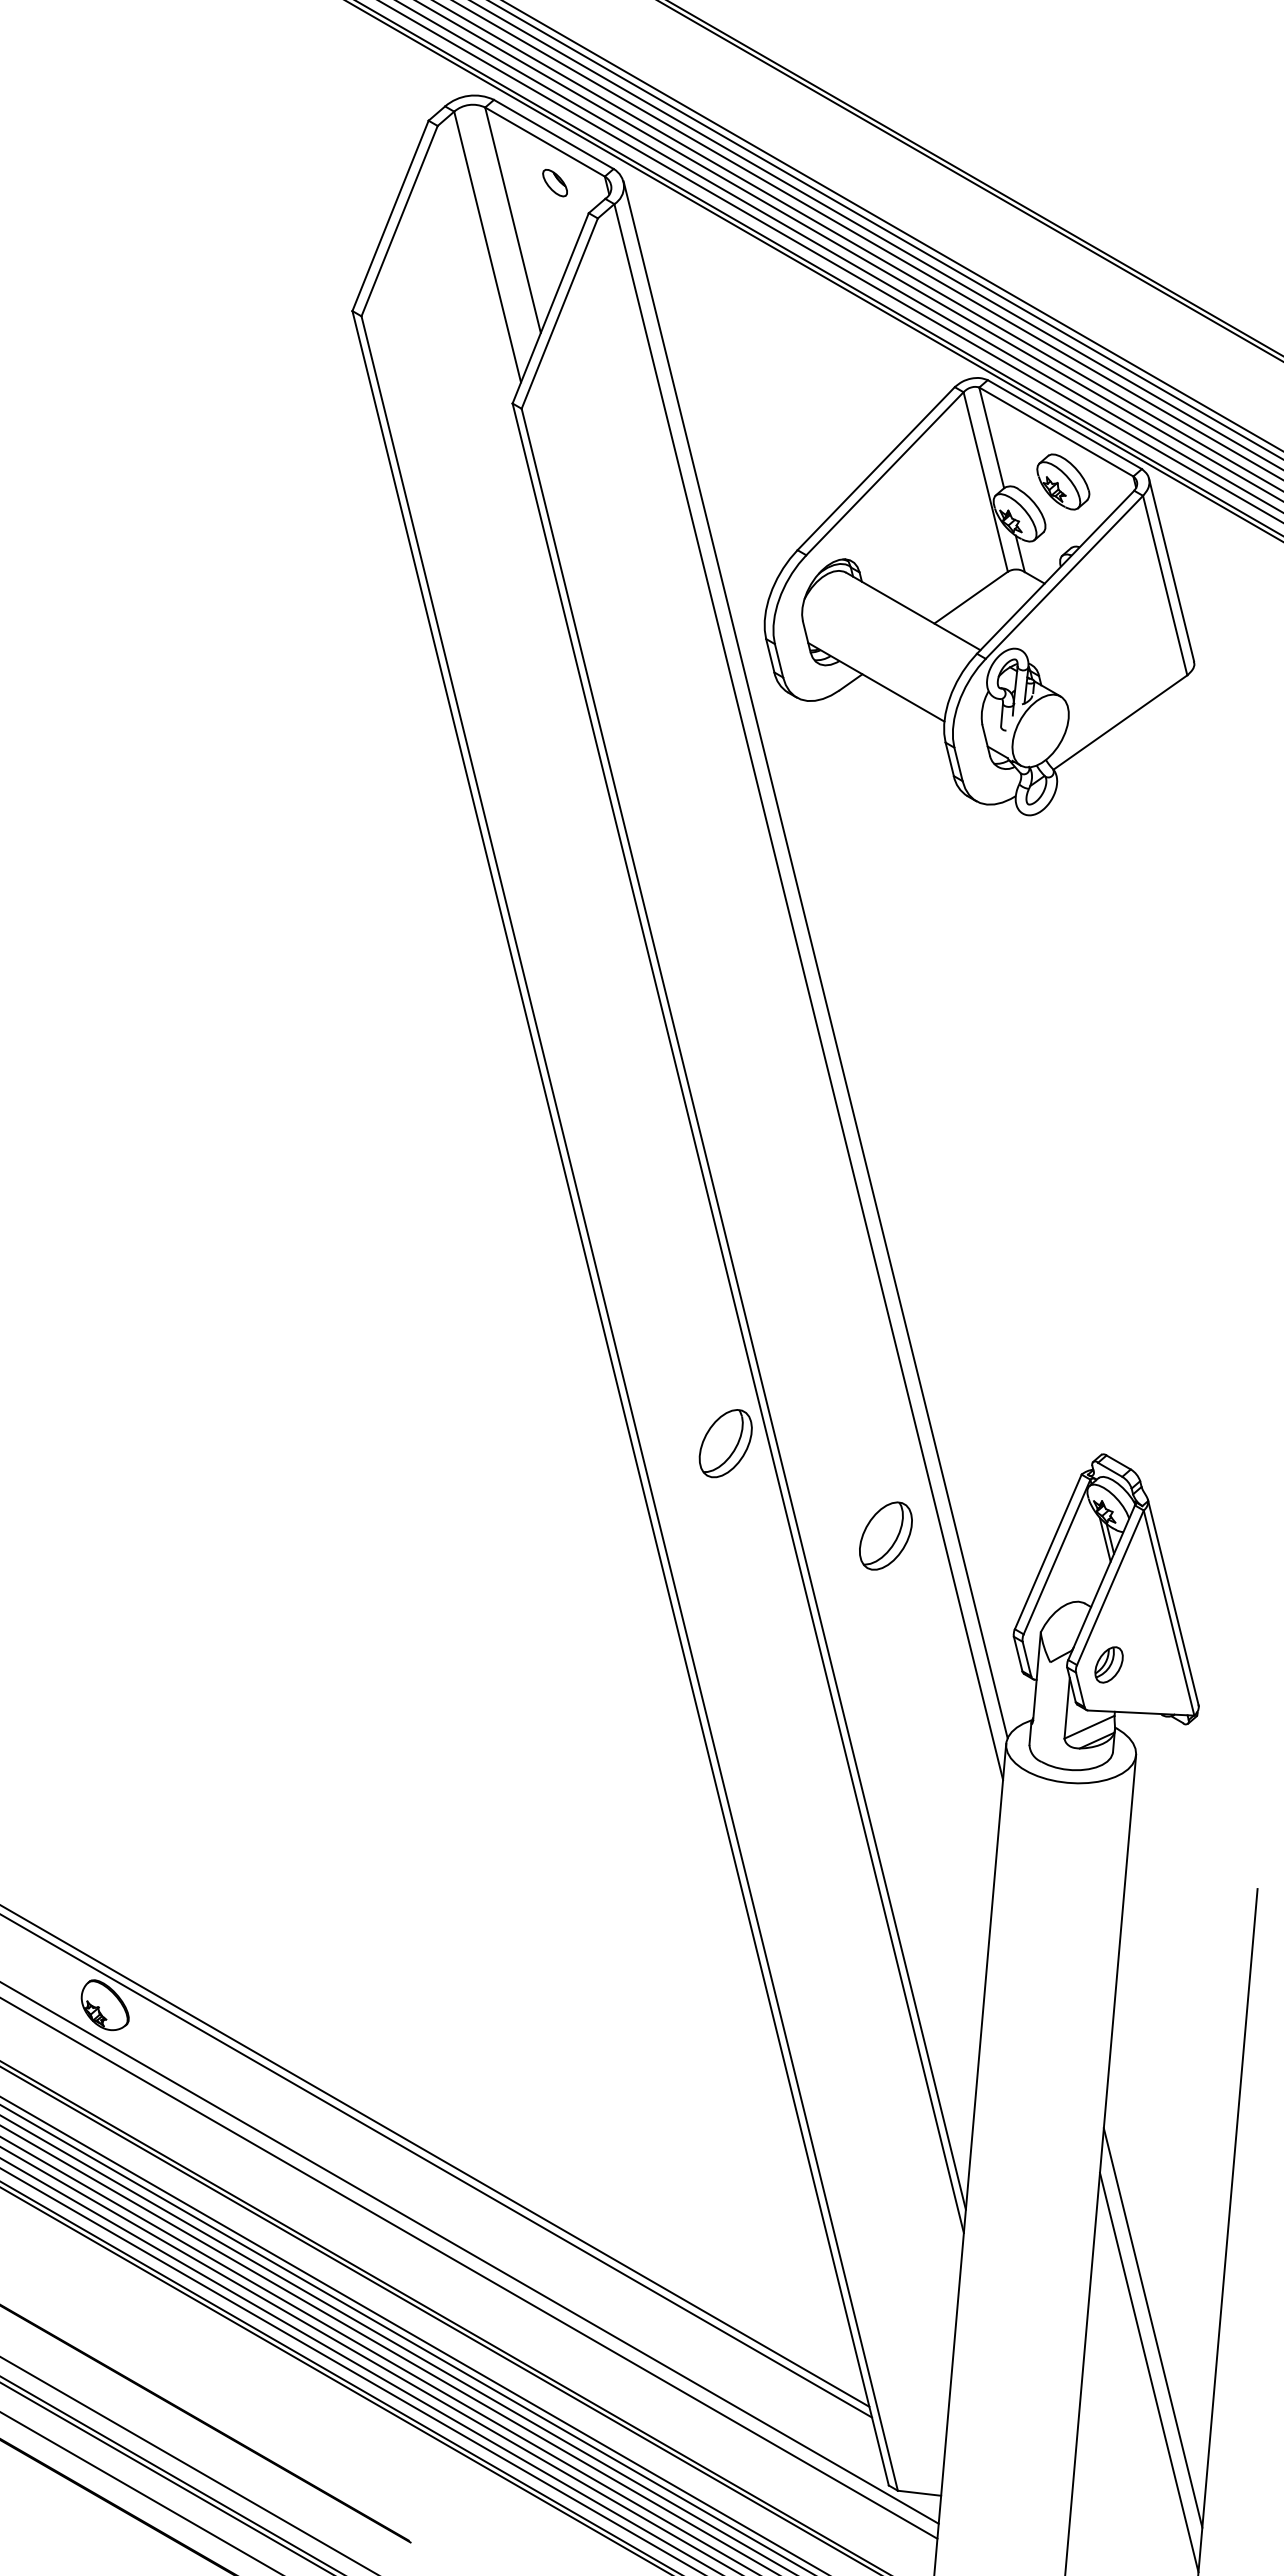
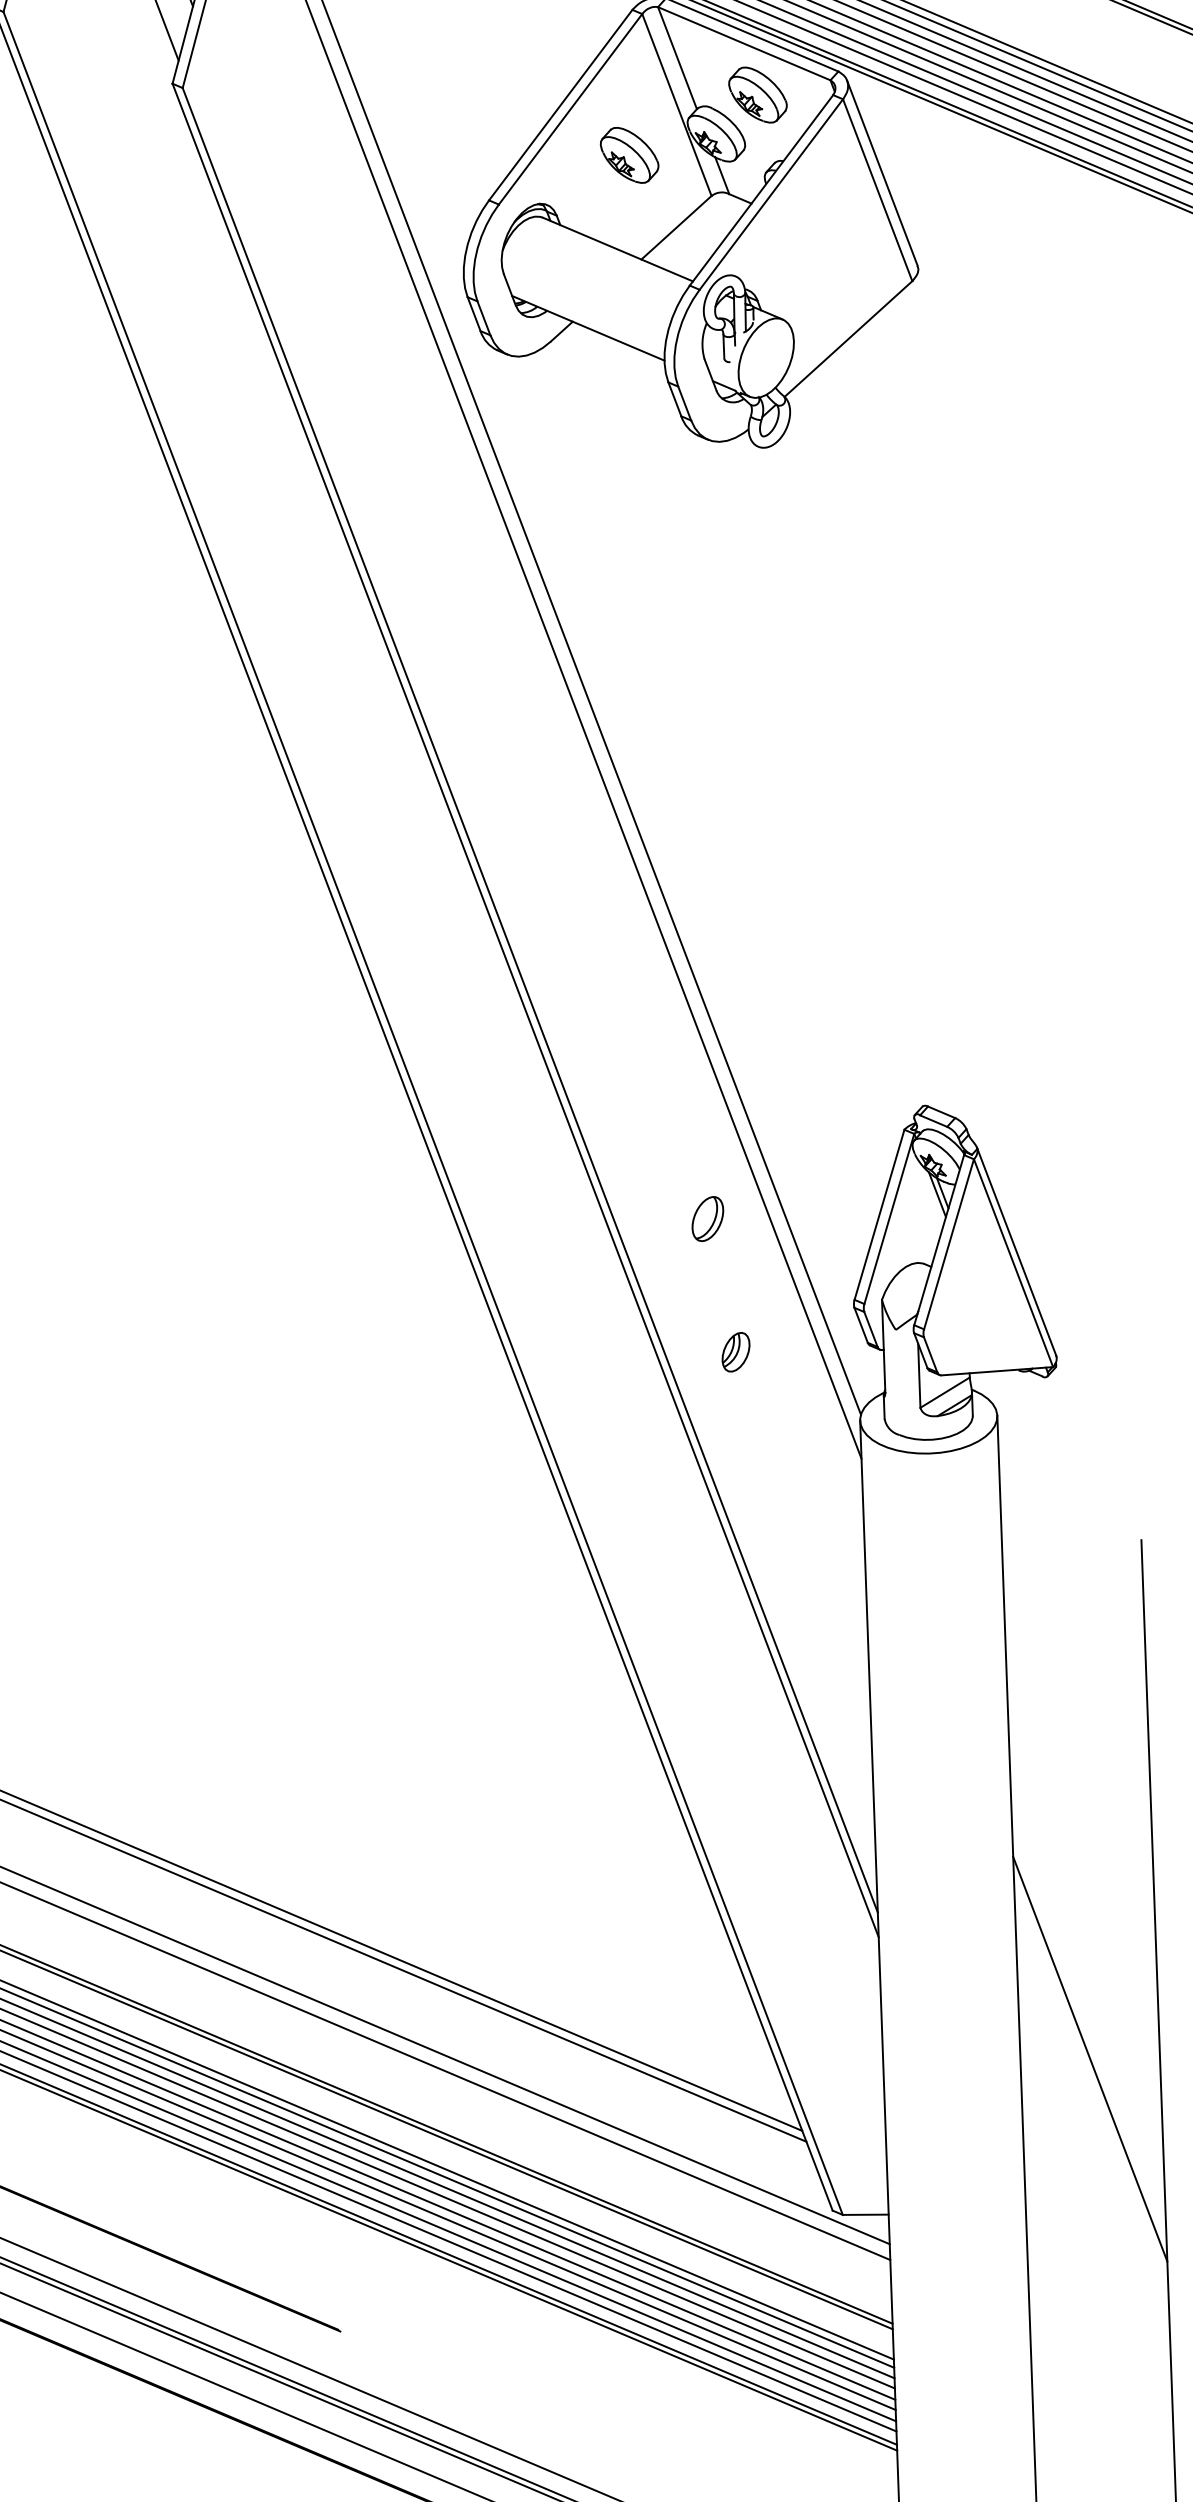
part: (935, 523) -> (629, 154), added
part: (725, 1443) -> (528, 1142), removed
part: (885, 1535) -> (707, 1218), size x0.6
part: (1108, 1664) -> (735, 1351), moved
line: (1152, 2327) -> (1087, 2011), removed

